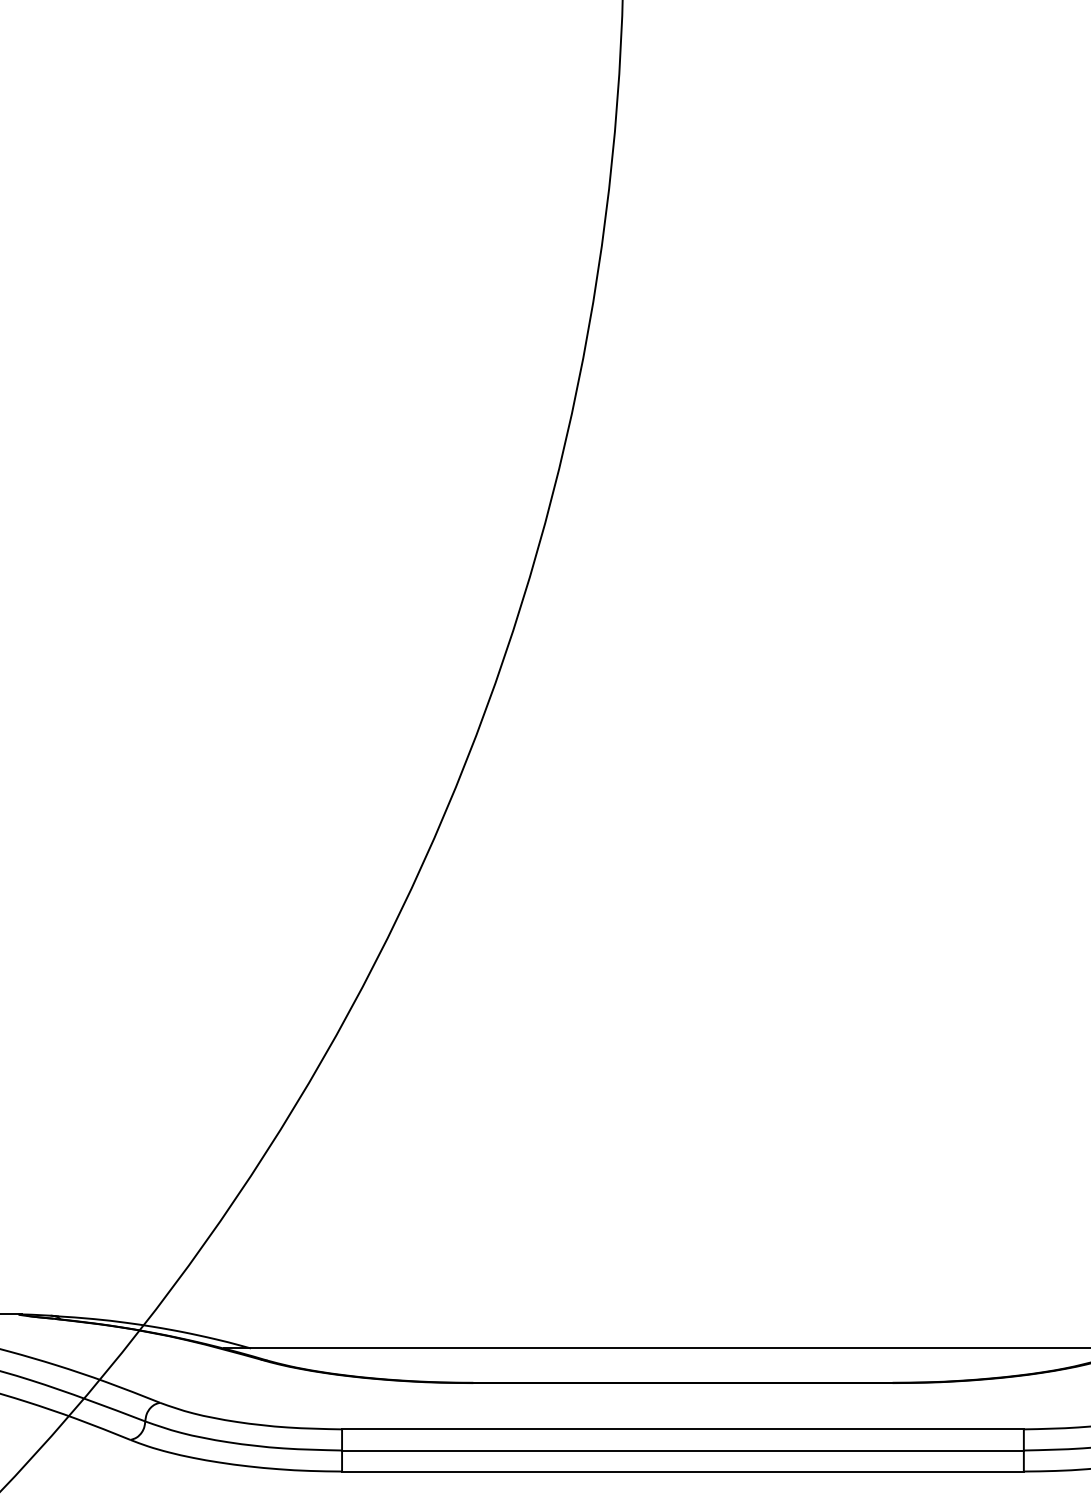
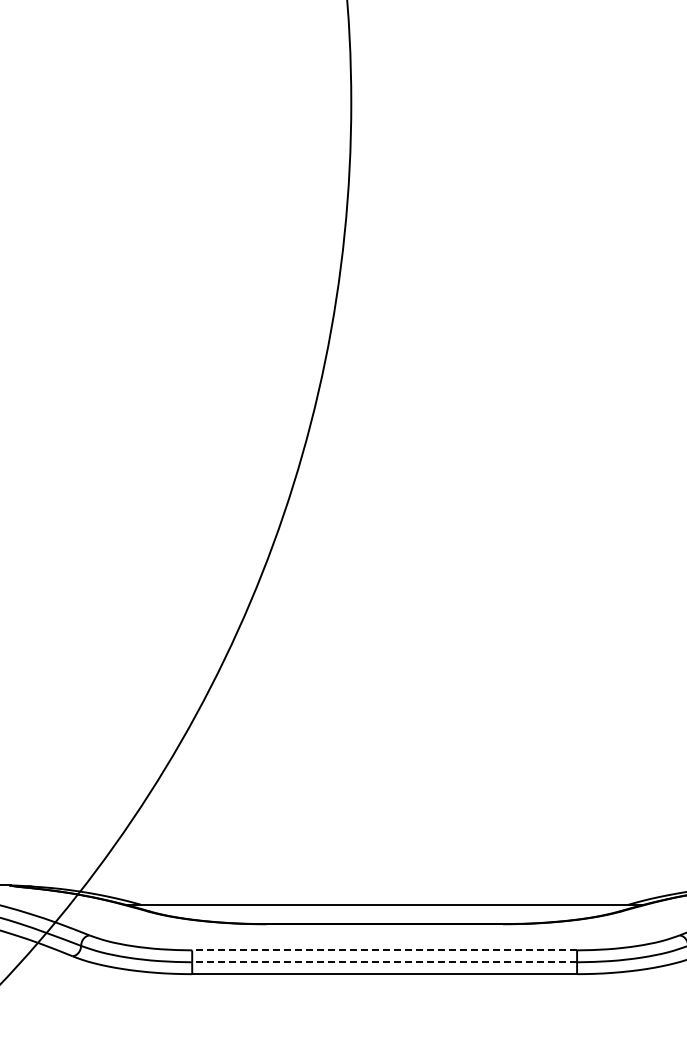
line: (682, 1429) -> (384, 950), solid -> dashed
line: (682, 1450) -> (384, 962), solid -> dashed

